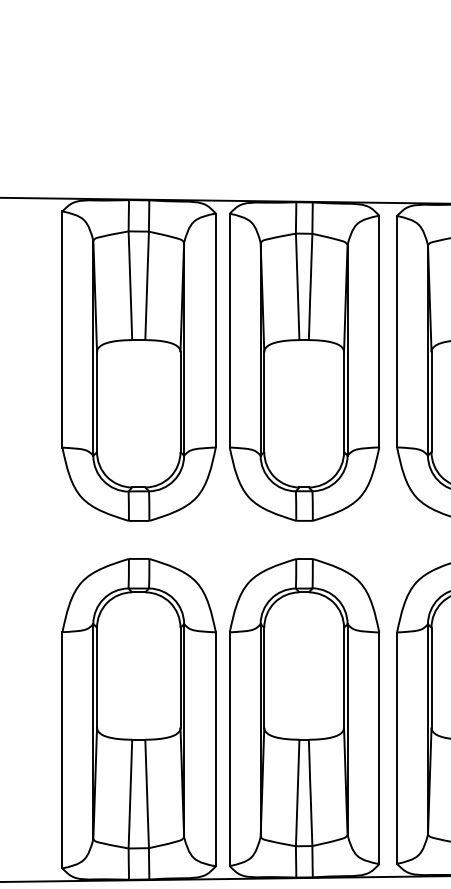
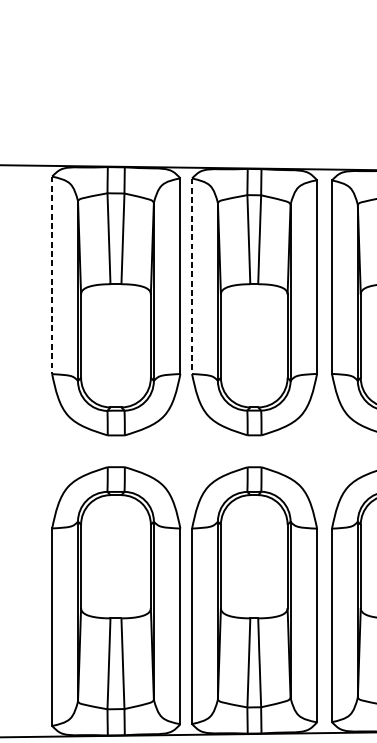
line: (62, 330) -> (52, 276), solid -> dashed
line: (229, 330) -> (191, 276), solid -> dashed

